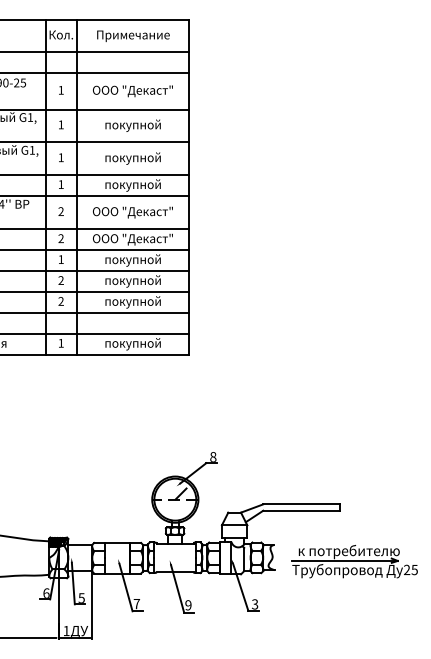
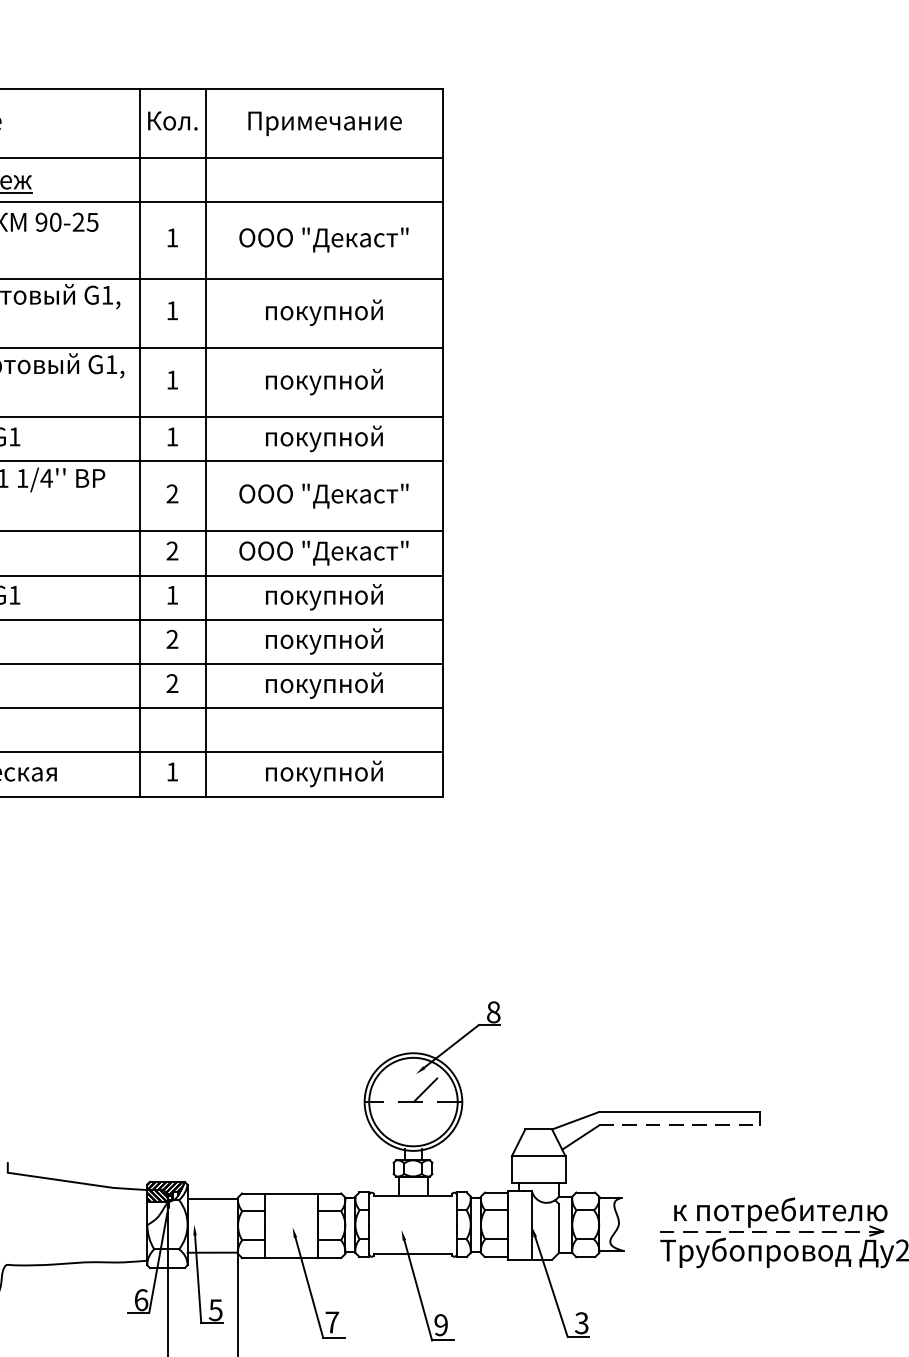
line: (301, 510) -> (679, 1124), solid -> dashed
line: (344, 560) -> (770, 1230), solid -> dashed

